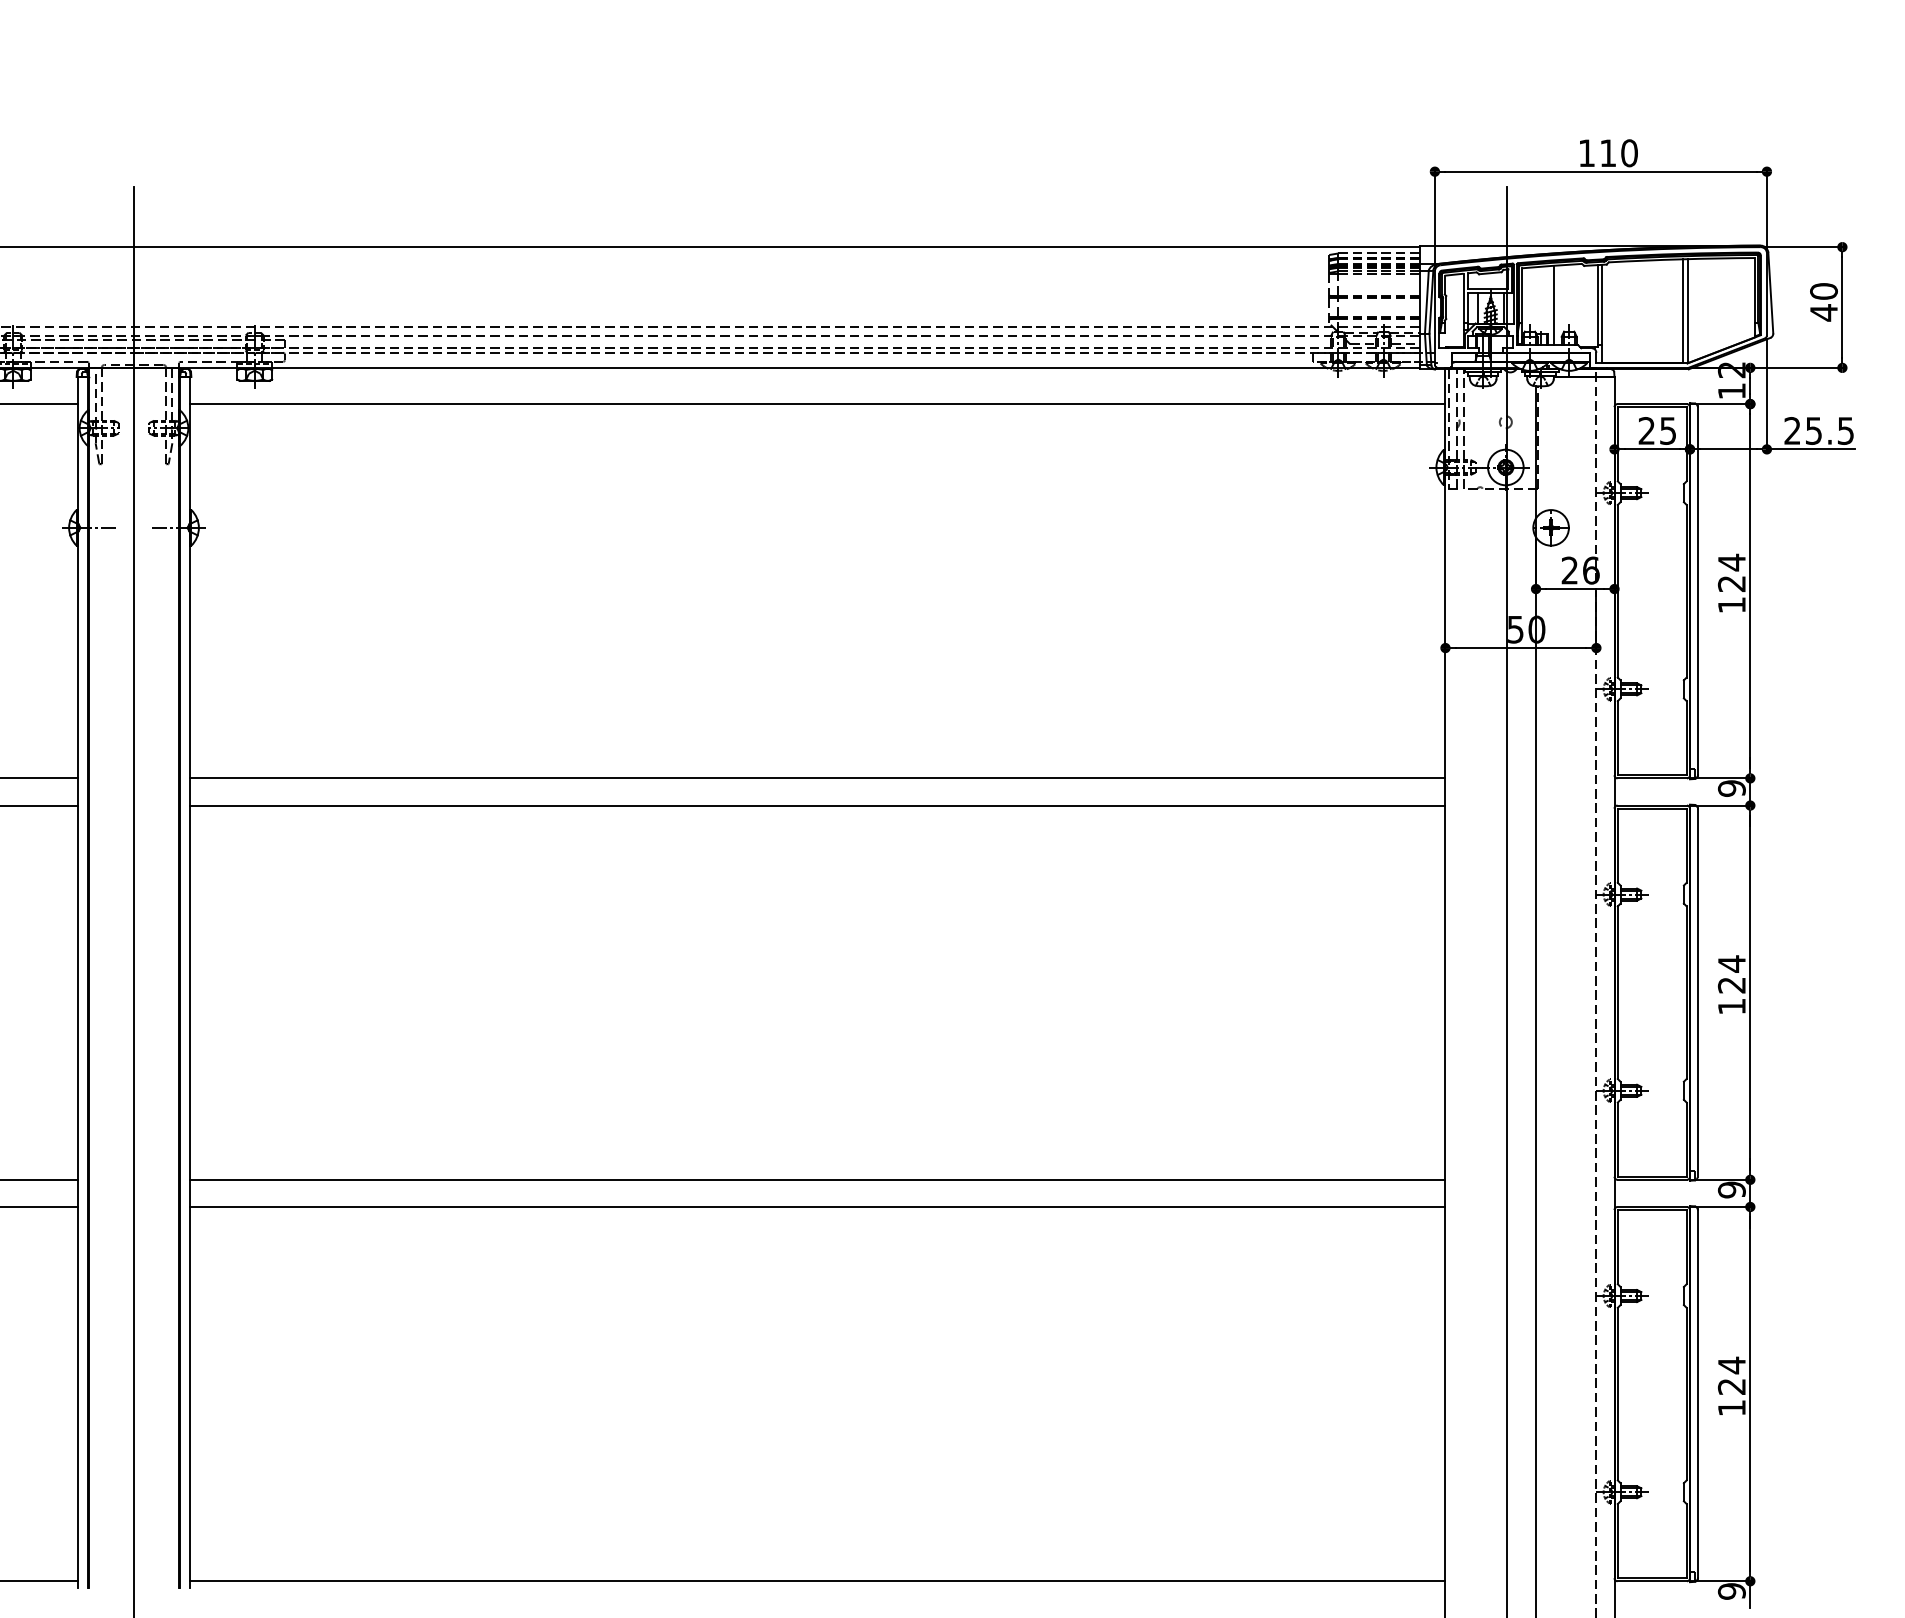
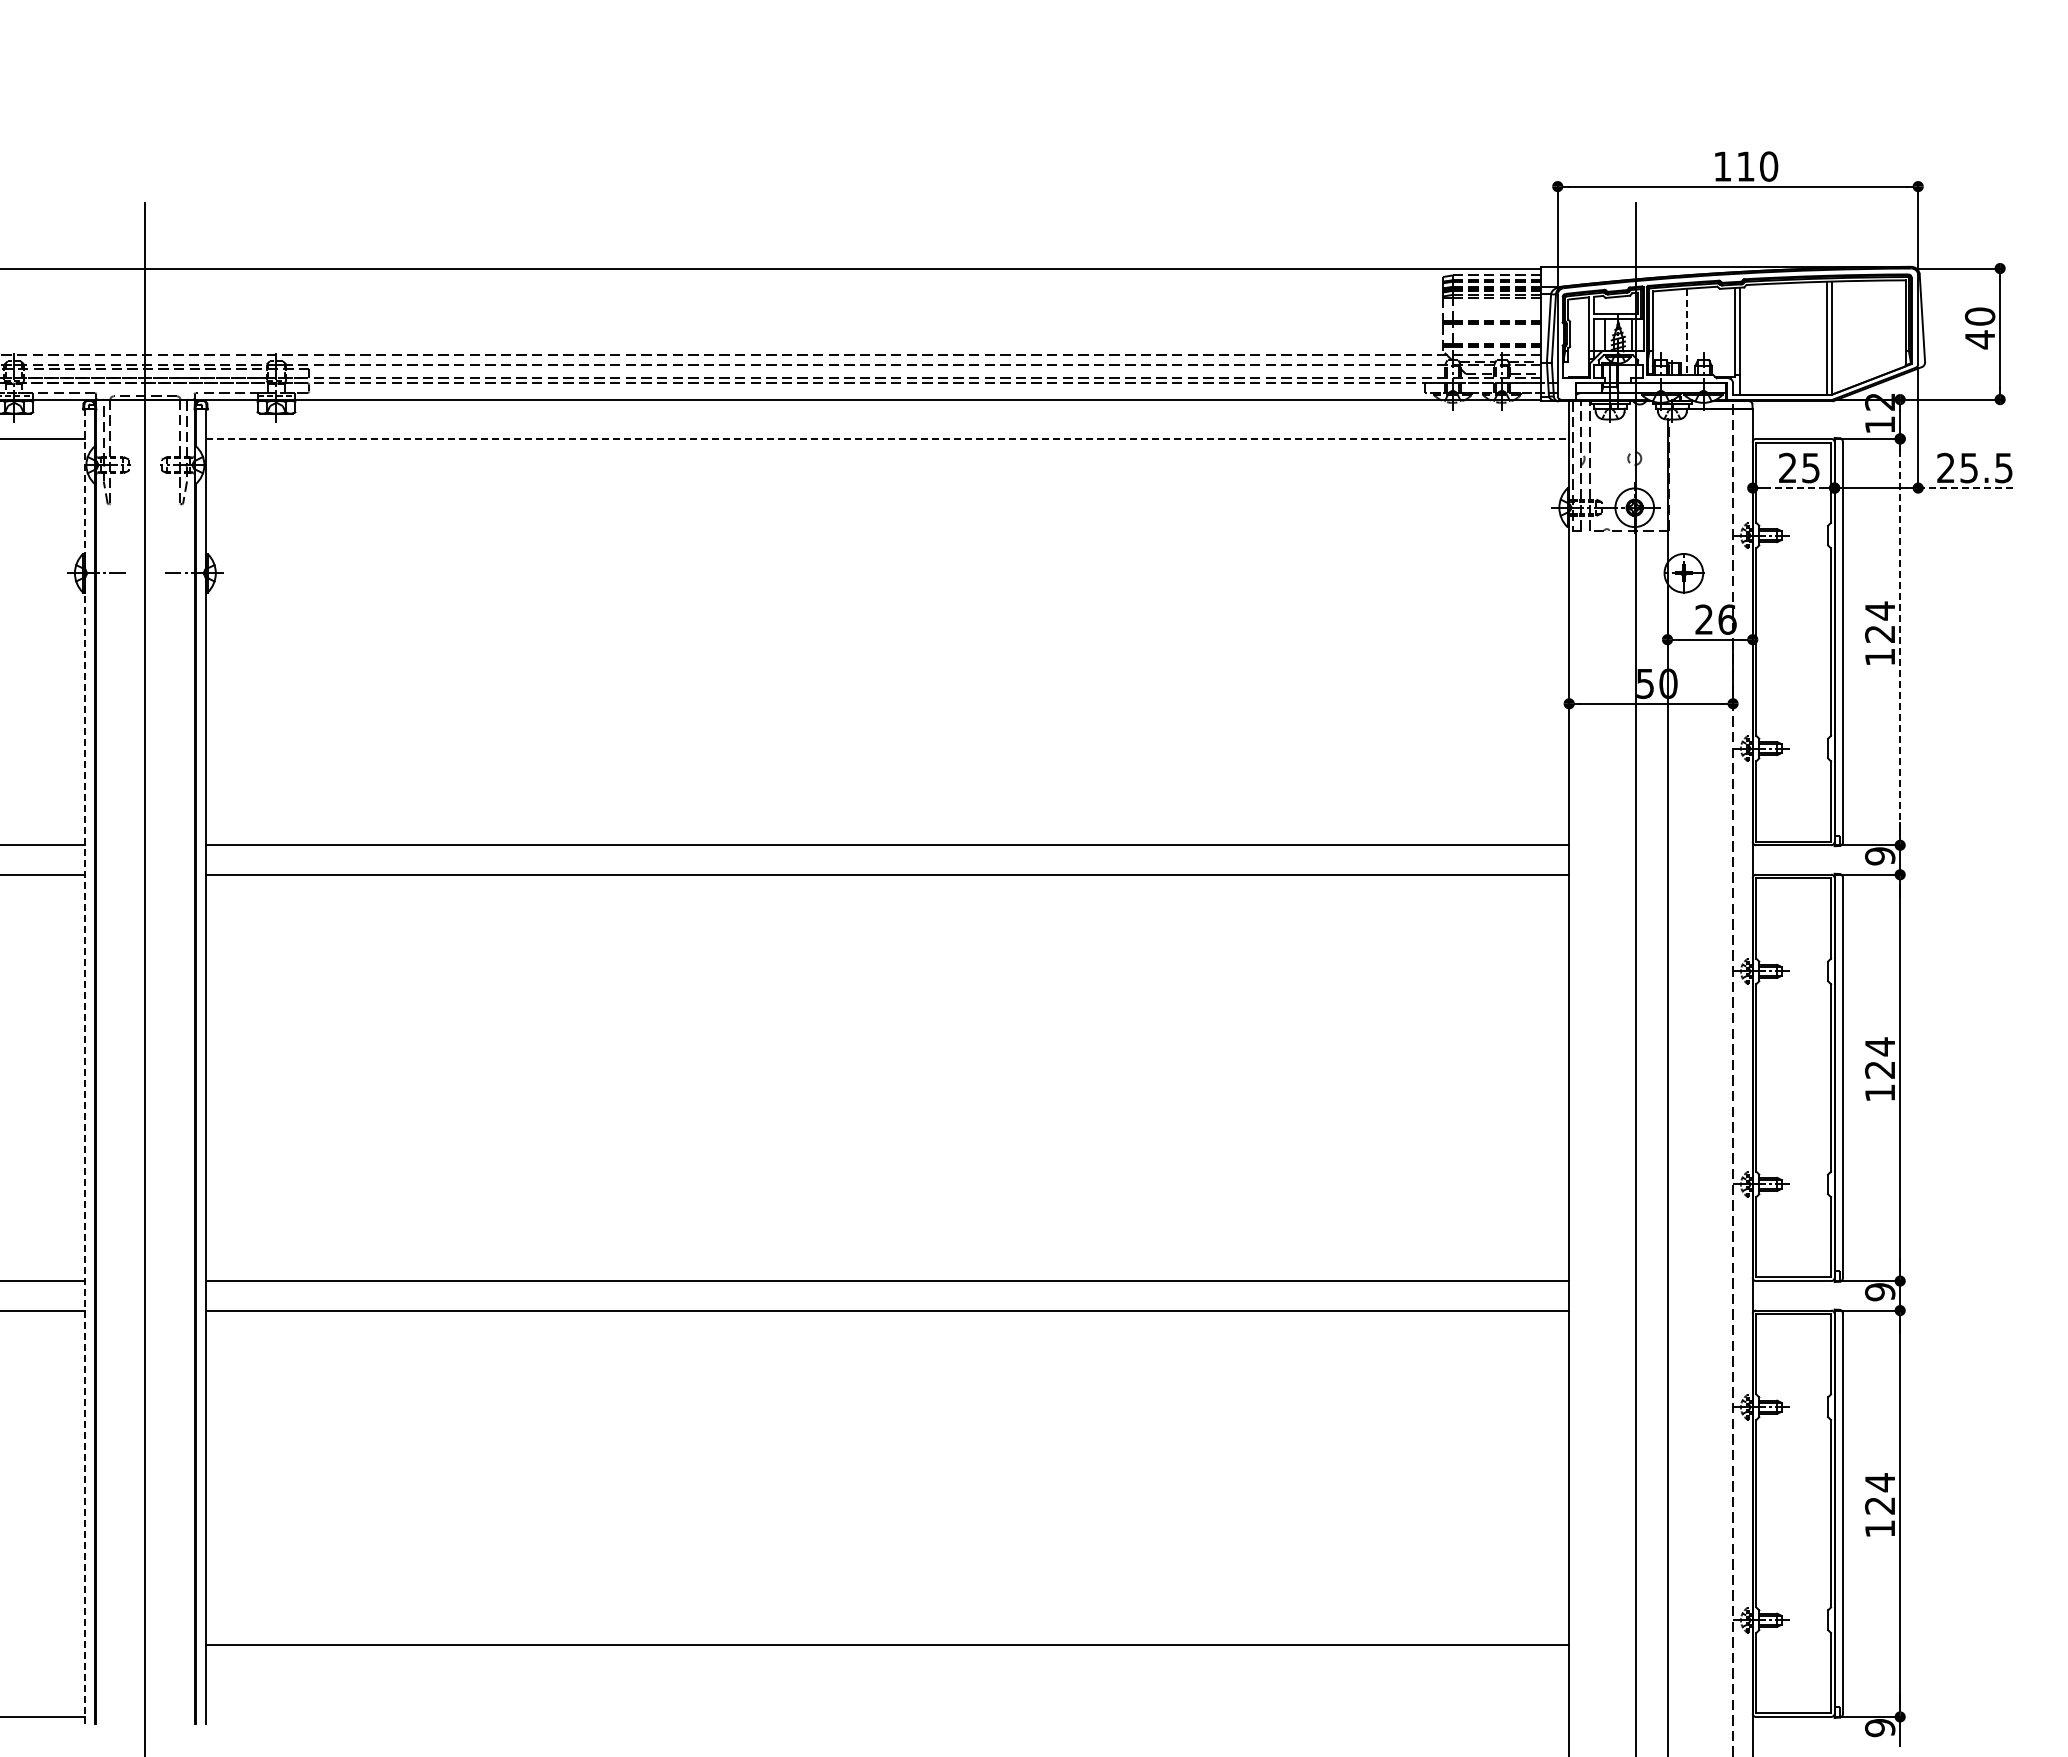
line: (1554, 306) -> (1687, 332), solid -> dashed
line: (817, 403) -> (887, 438), solid -> dashed
line: (1652, 449) -> (1793, 488), solid -> dashed
line: (1810, 449) -> (1965, 488), solid -> dashed
line: (1750, 591) -> (1900, 642), solid -> dashed
line: (77, 983) -> (84, 1067), solid -> dashed
line: (817, 1580) -> (887, 1644), moved

